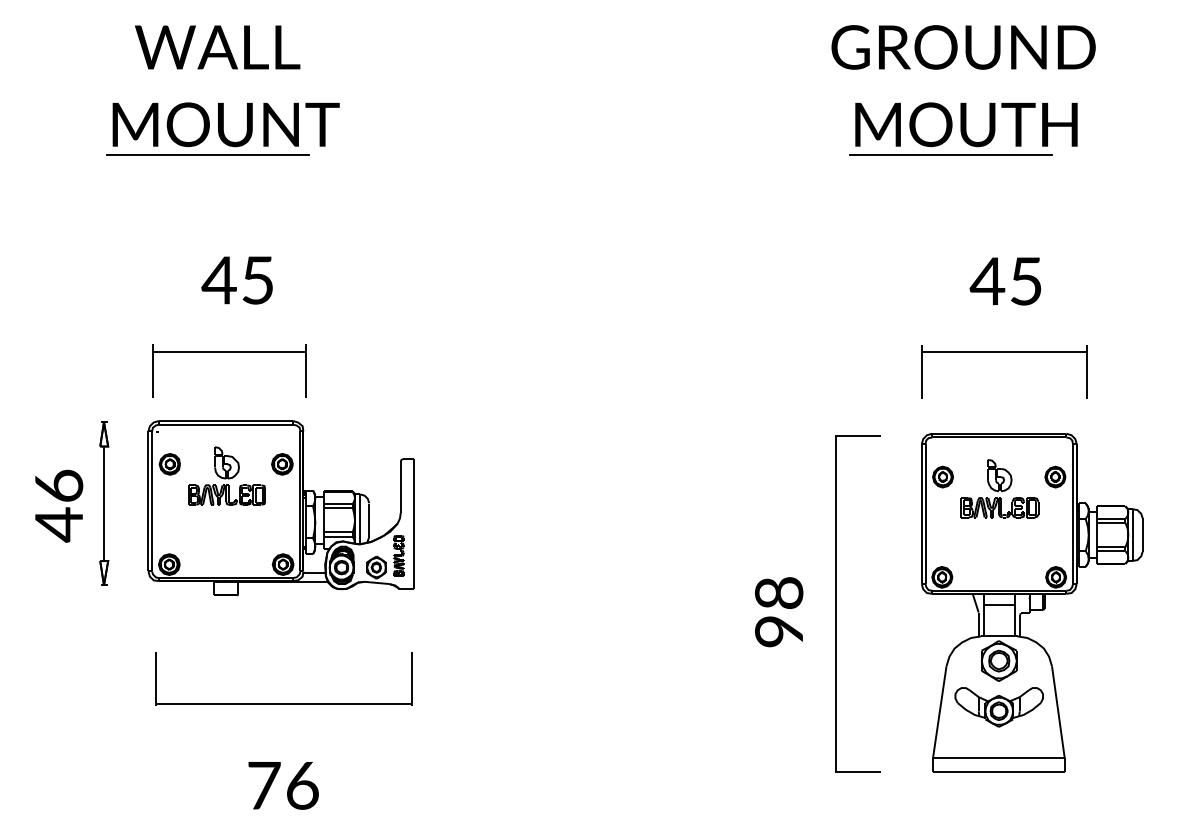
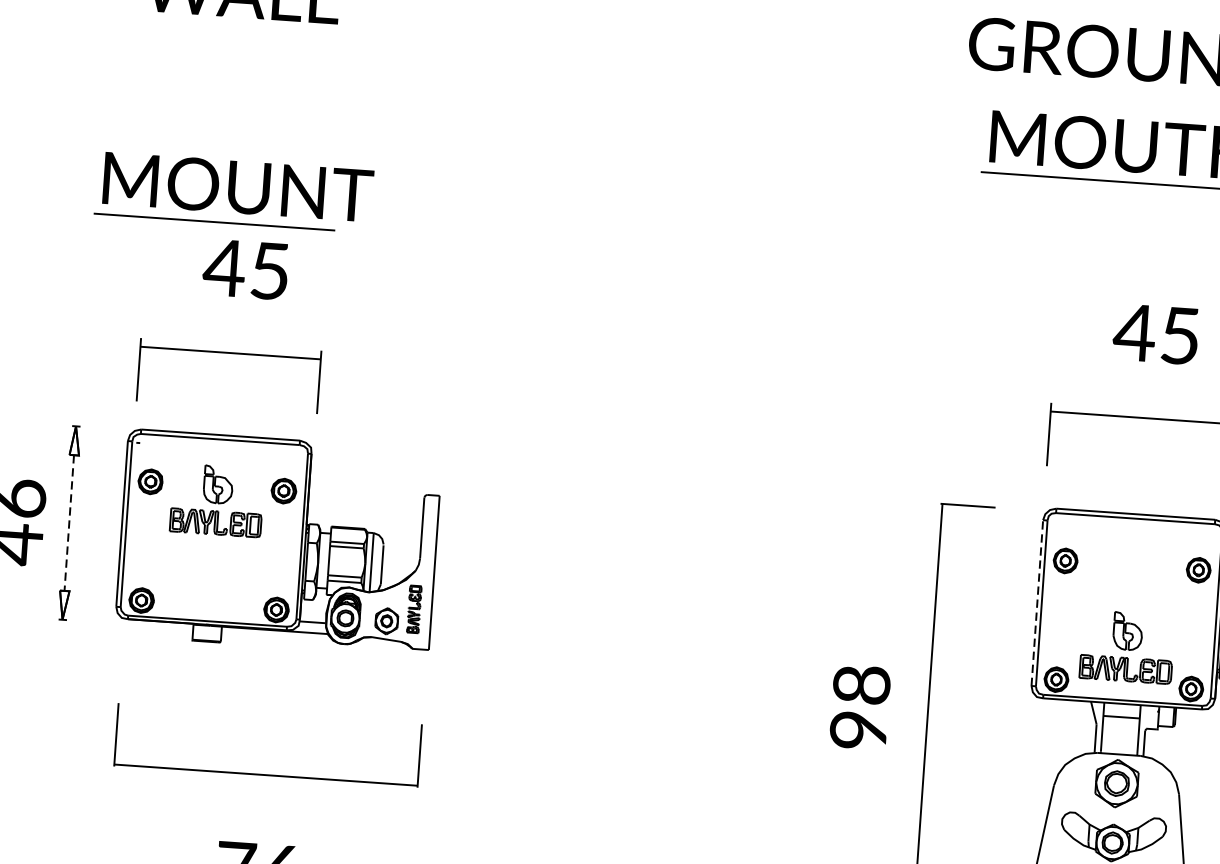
part: (222, 128) -> (233, 191), moved
part: (999, 488) -> (1126, 646), moved
line: (104, 504) -> (69, 523), solid -> dashed
line: (921, 514) -> (1036, 603), solid -> dashed

